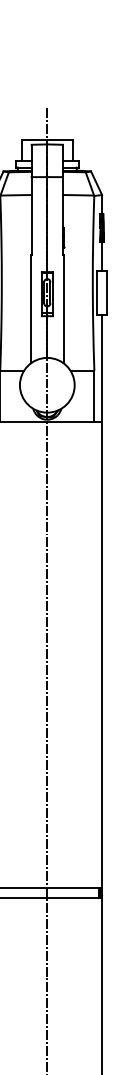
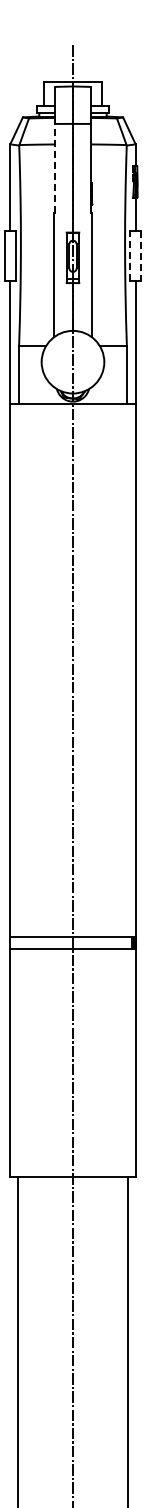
line: (32, 216) -> (55, 168), solid -> dashed
line: (97, 292) -> (130, 255), solid -> dashed
line: (107, 292) -> (141, 256), solid -> dashed

